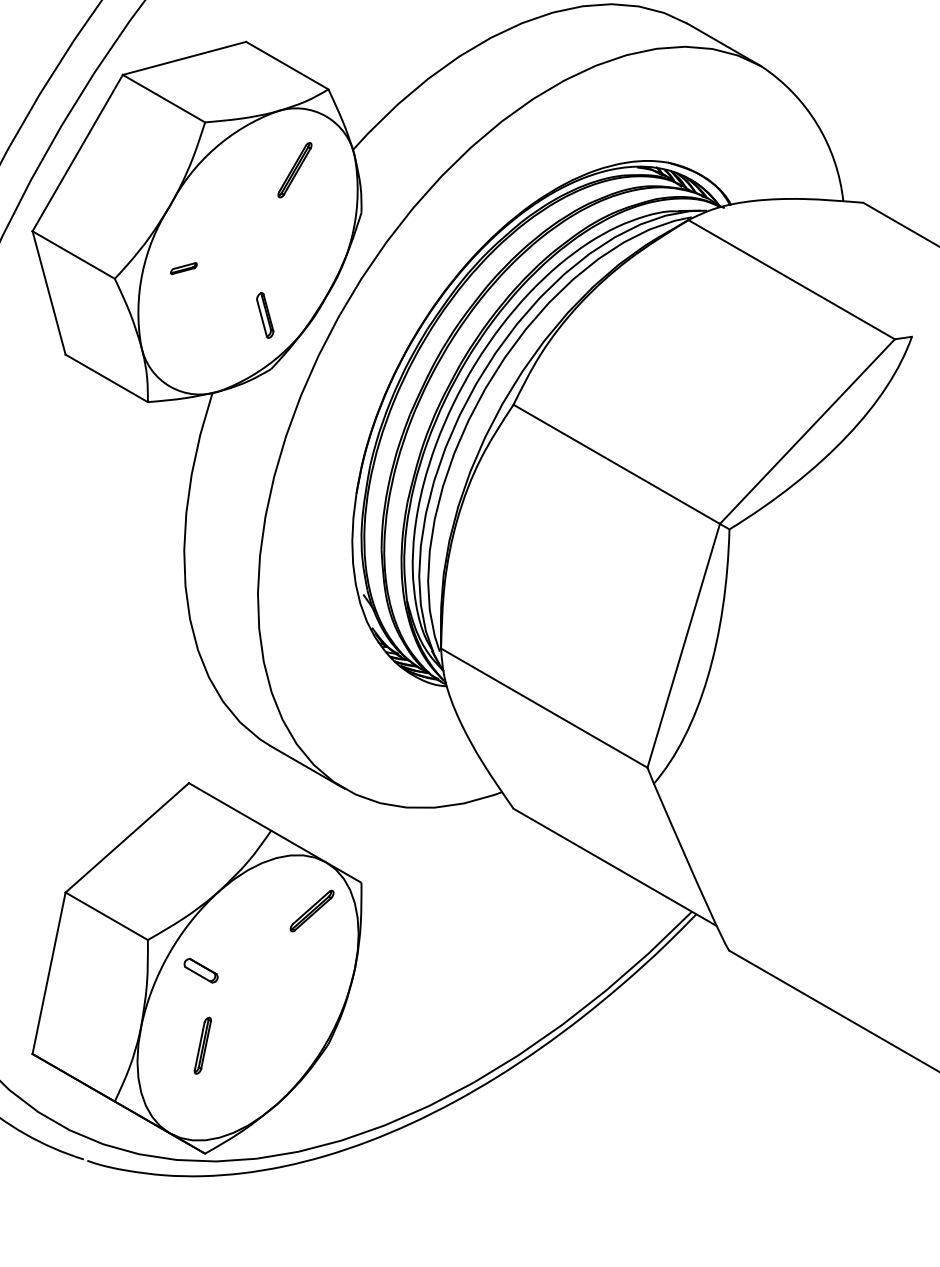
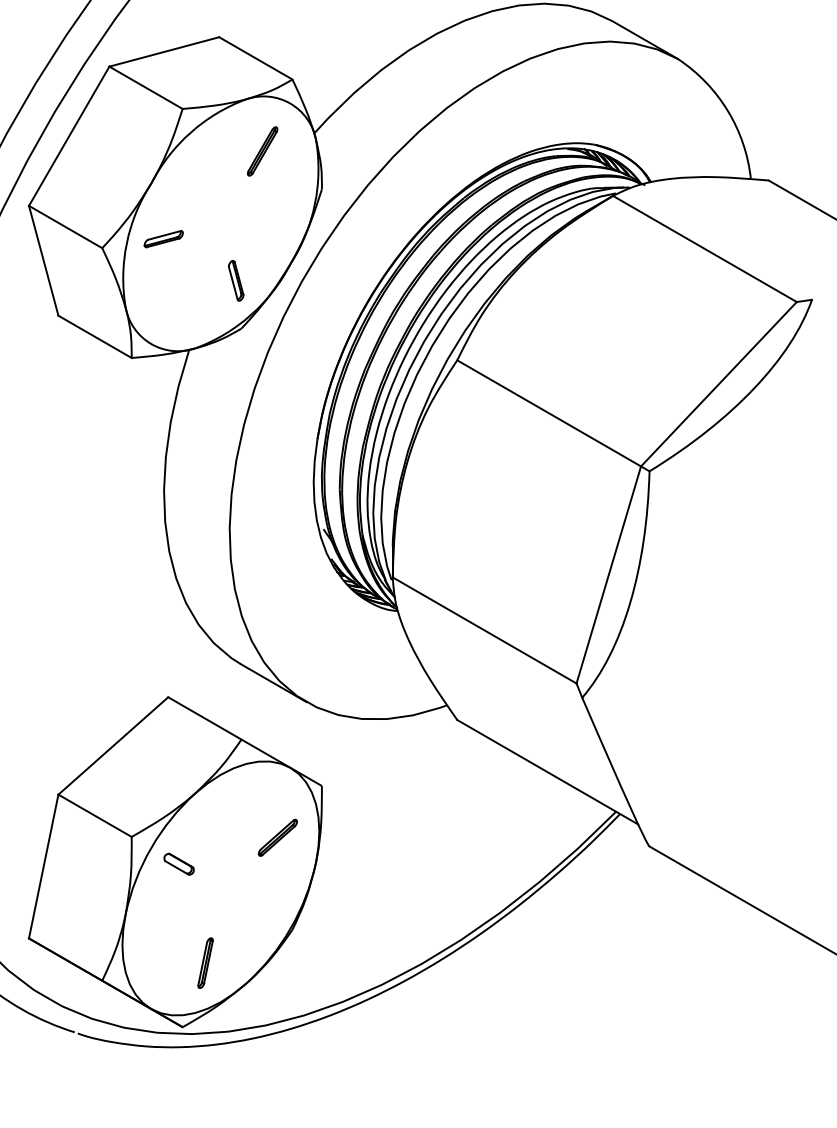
part: (183, 268) -> (163, 239), size x1.67
part: (311, 910) -> (277, 837), moved
part: (202, 1045) -> (205, 962), moved

